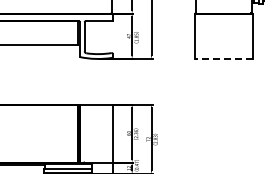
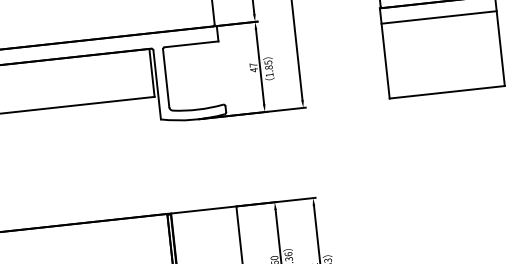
line: (224, 21) -> (439, 17), added
line: (223, 59) -> (446, 93), dashed -> solid

